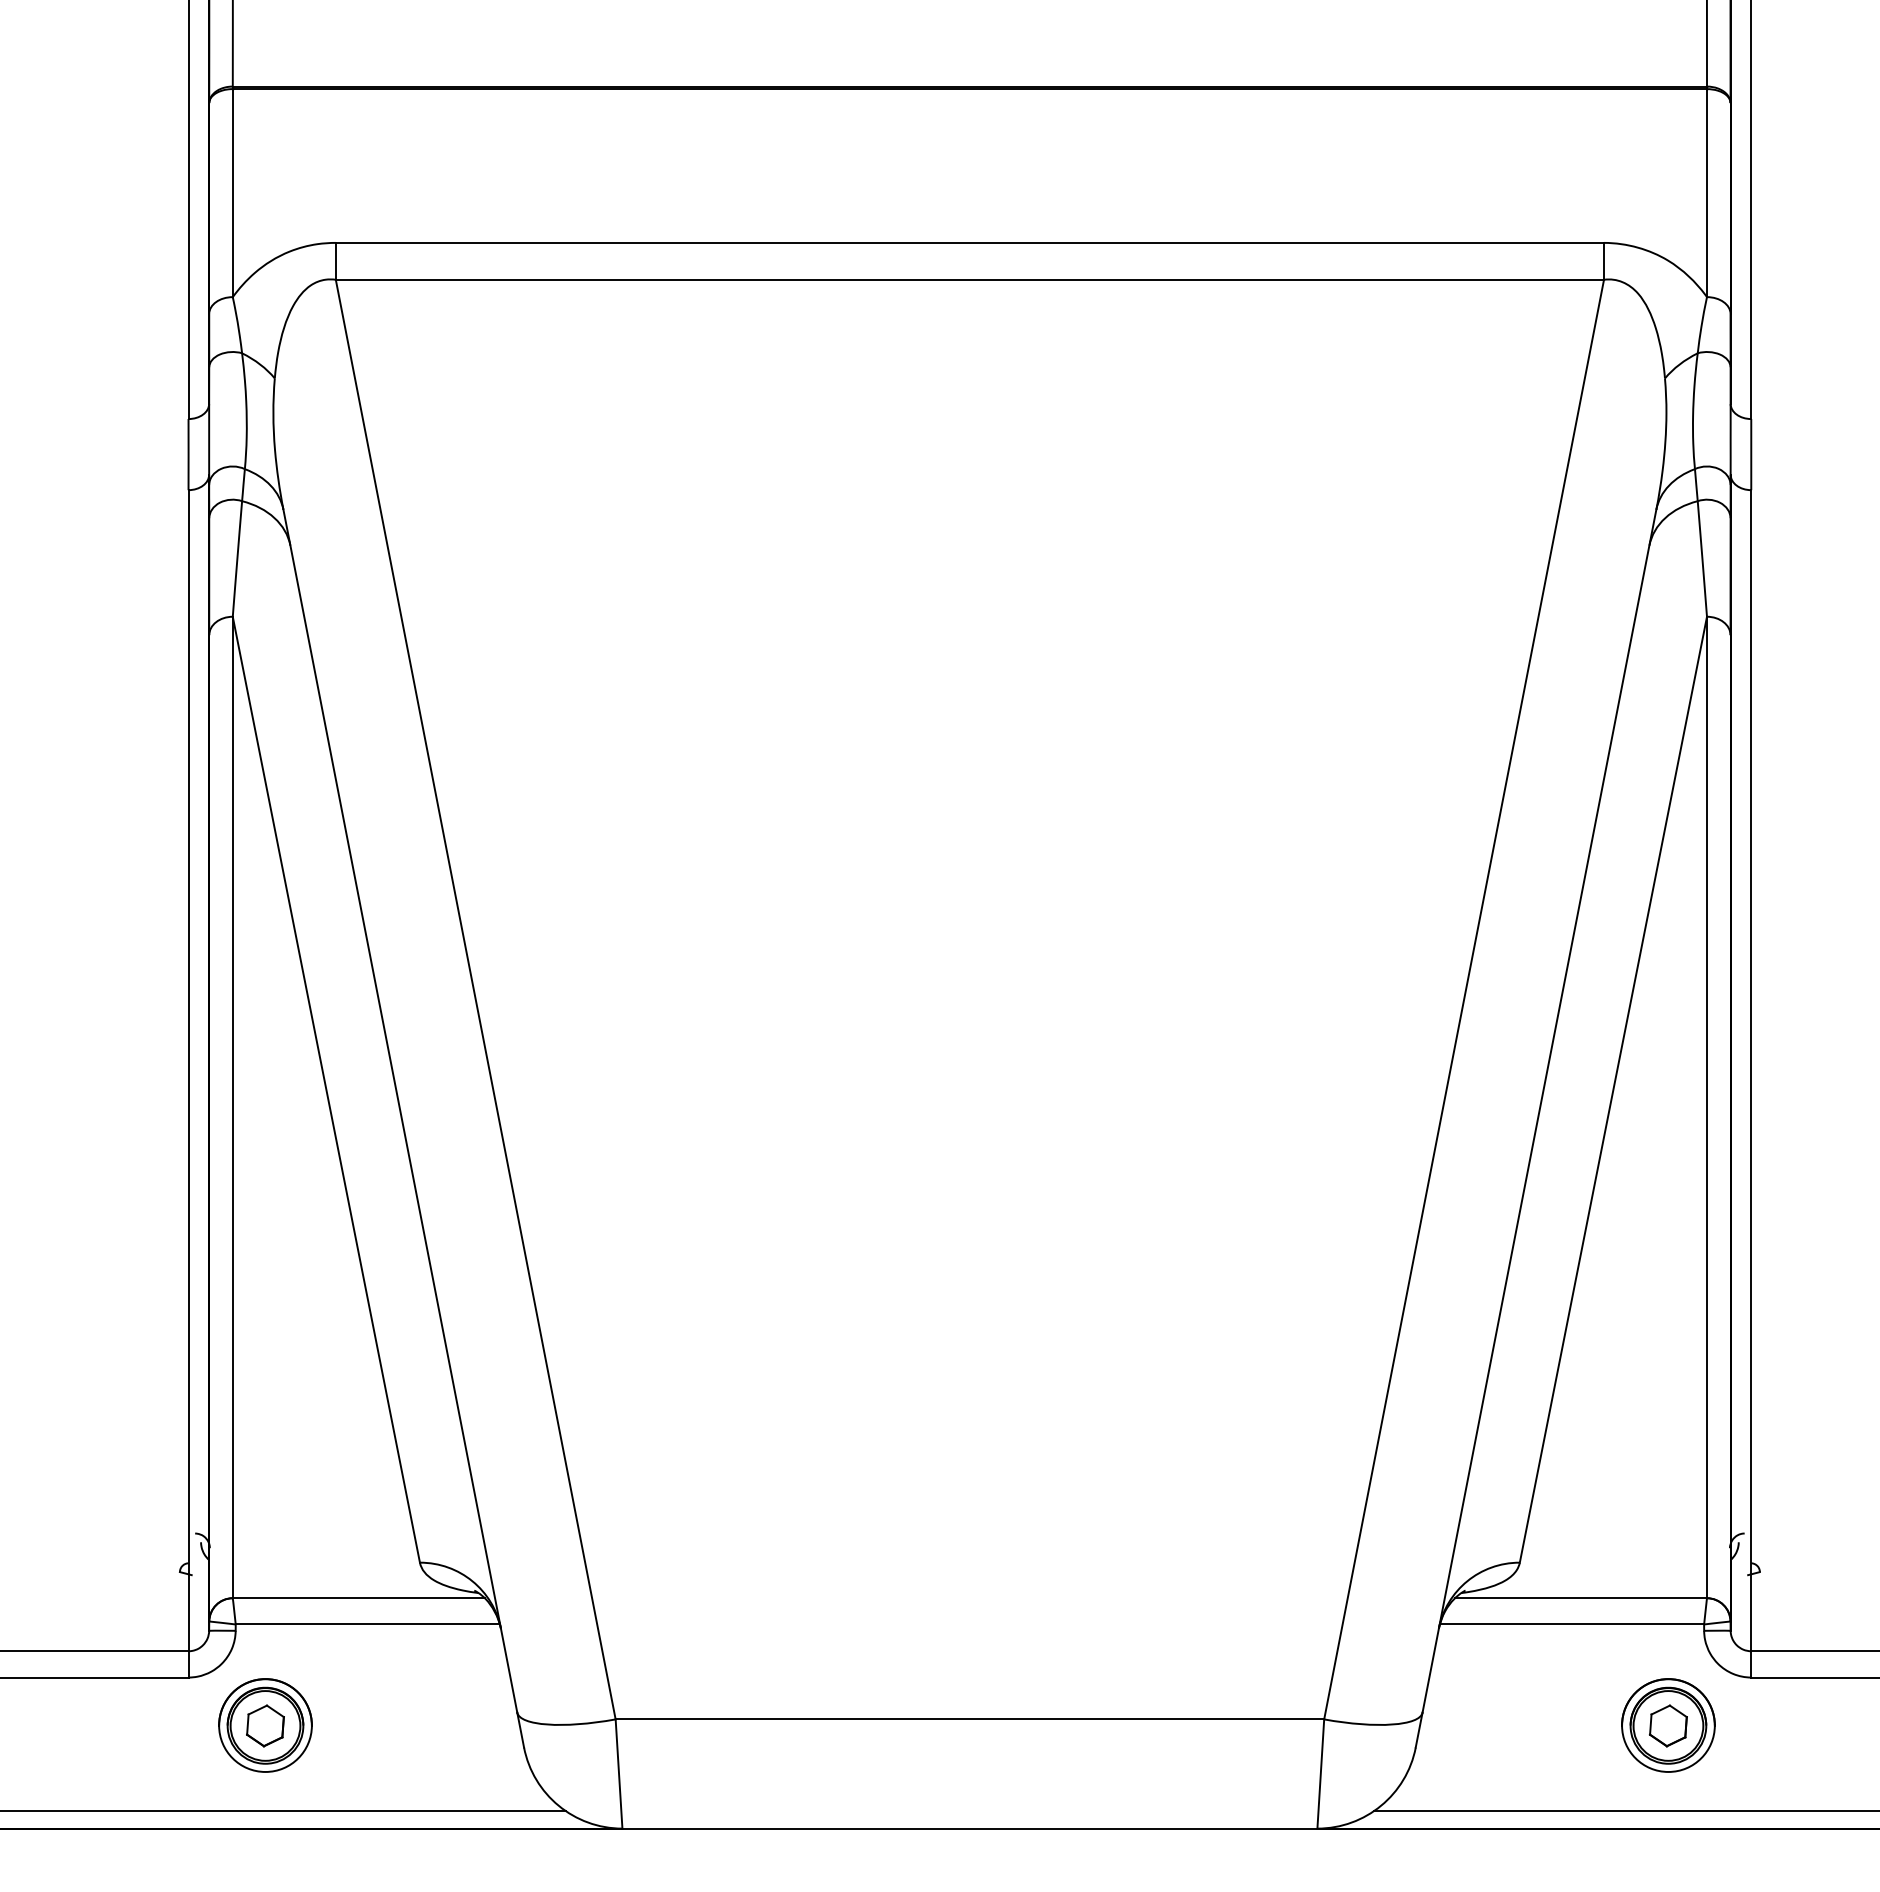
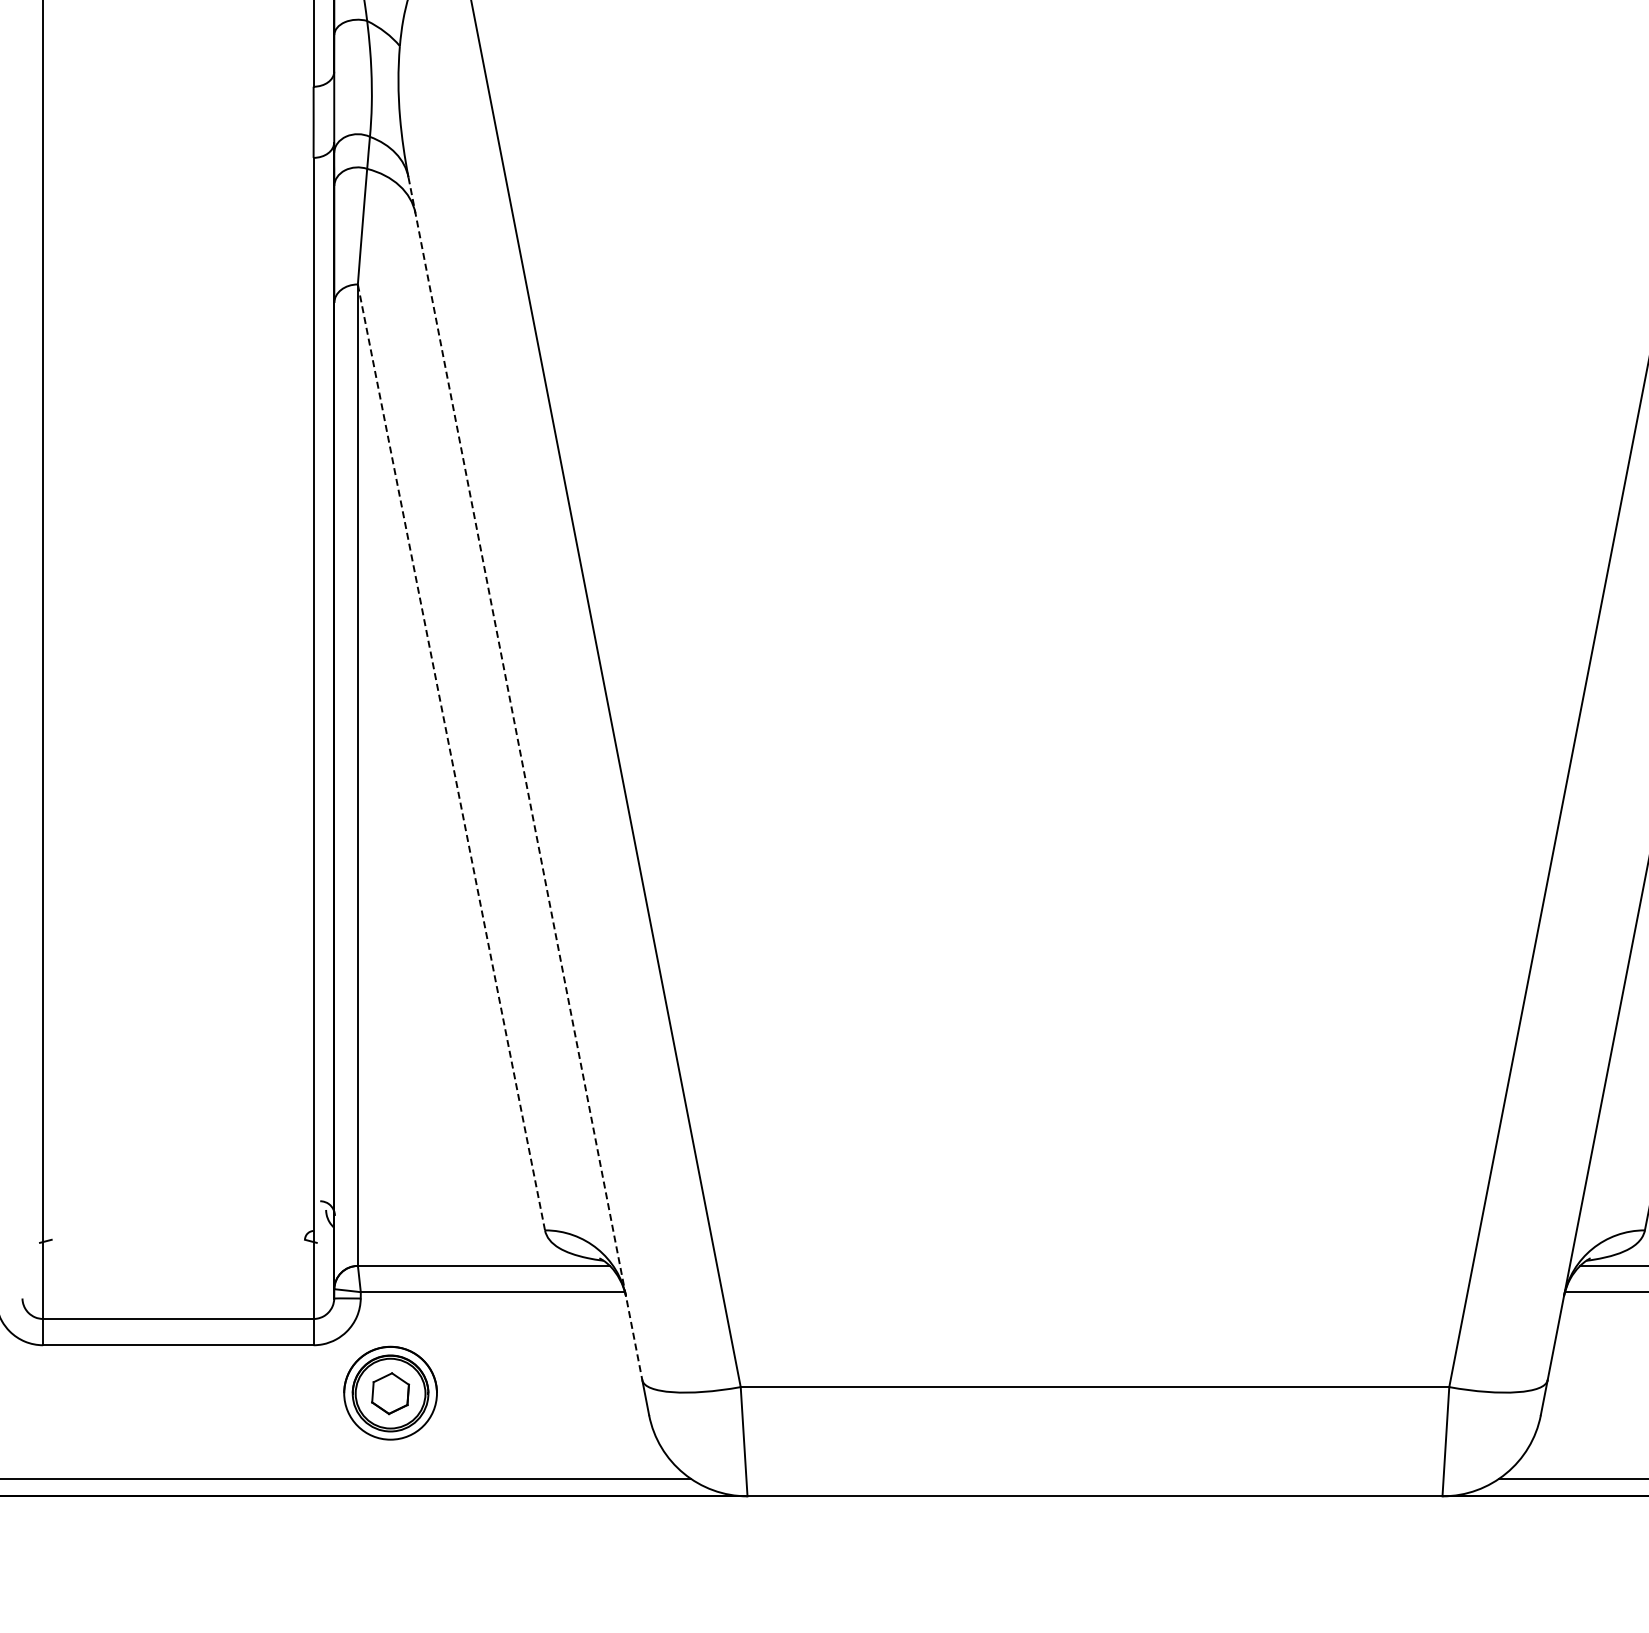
line: (326, 1089) -> (451, 757), solid -> dashed
line: (400, 1111) -> (525, 779), solid -> dashed

